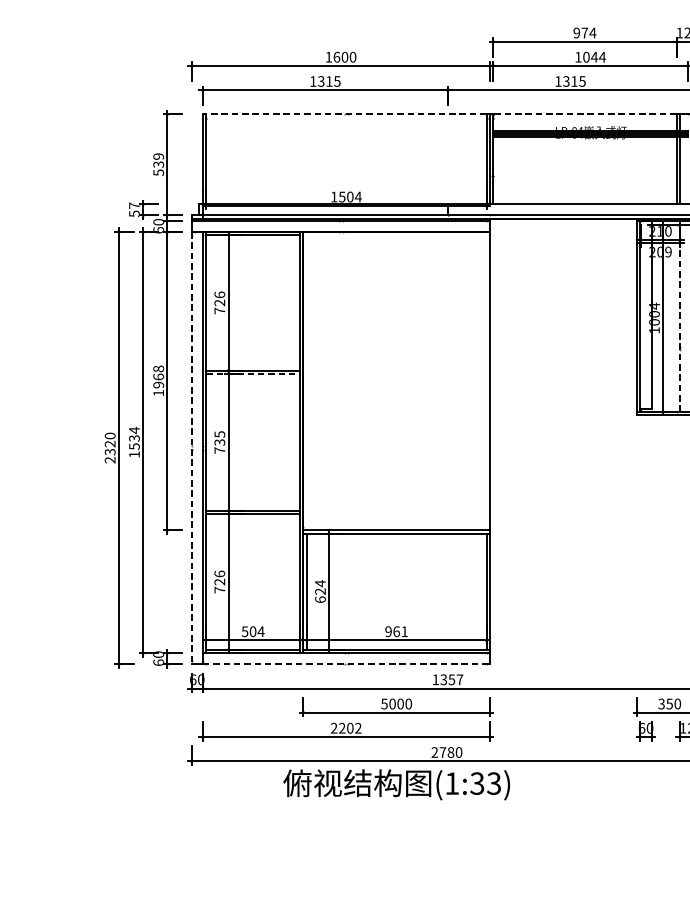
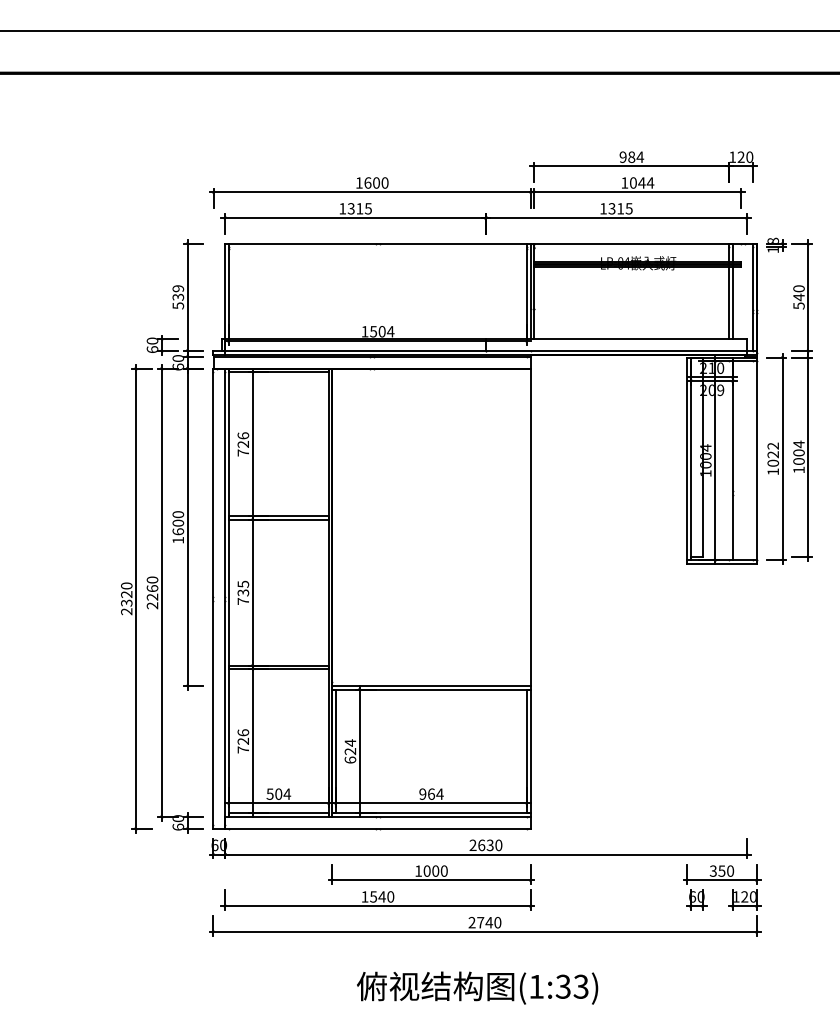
text: (584, 32) -> (631, 156), 974 -> 984
line: (345, 114) -> (377, 243), dashed -> solid
line: (584, 114) -> (631, 243), dashed -> solid
text: (134, 209) -> (152, 345), 57 -> 60
line: (679, 318) -> (732, 460), dashed -> solid
line: (252, 374) -> (278, 520), dashed -> solid
text: (158, 377) -> (178, 523), 1968 -> 1600
text: (134, 442) -> (152, 592), 1534 -> 2260
line: (191, 448) -> (213, 599), dashed -> solid
text: (404, 631) -> (439, 793), 961 -> 964
line: (345, 663) -> (377, 828), dashed -> solid
text: (447, 679) -> (485, 845), 1357 -> 2630
text: (384, 703) -> (418, 870), 5000 -> 1000
text: (345, 727) -> (377, 896), 2202 -> 1540
text: (451, 752) -> (489, 922), 2780 -> 2740
text: (396, 784) -> (477, 987), moved

